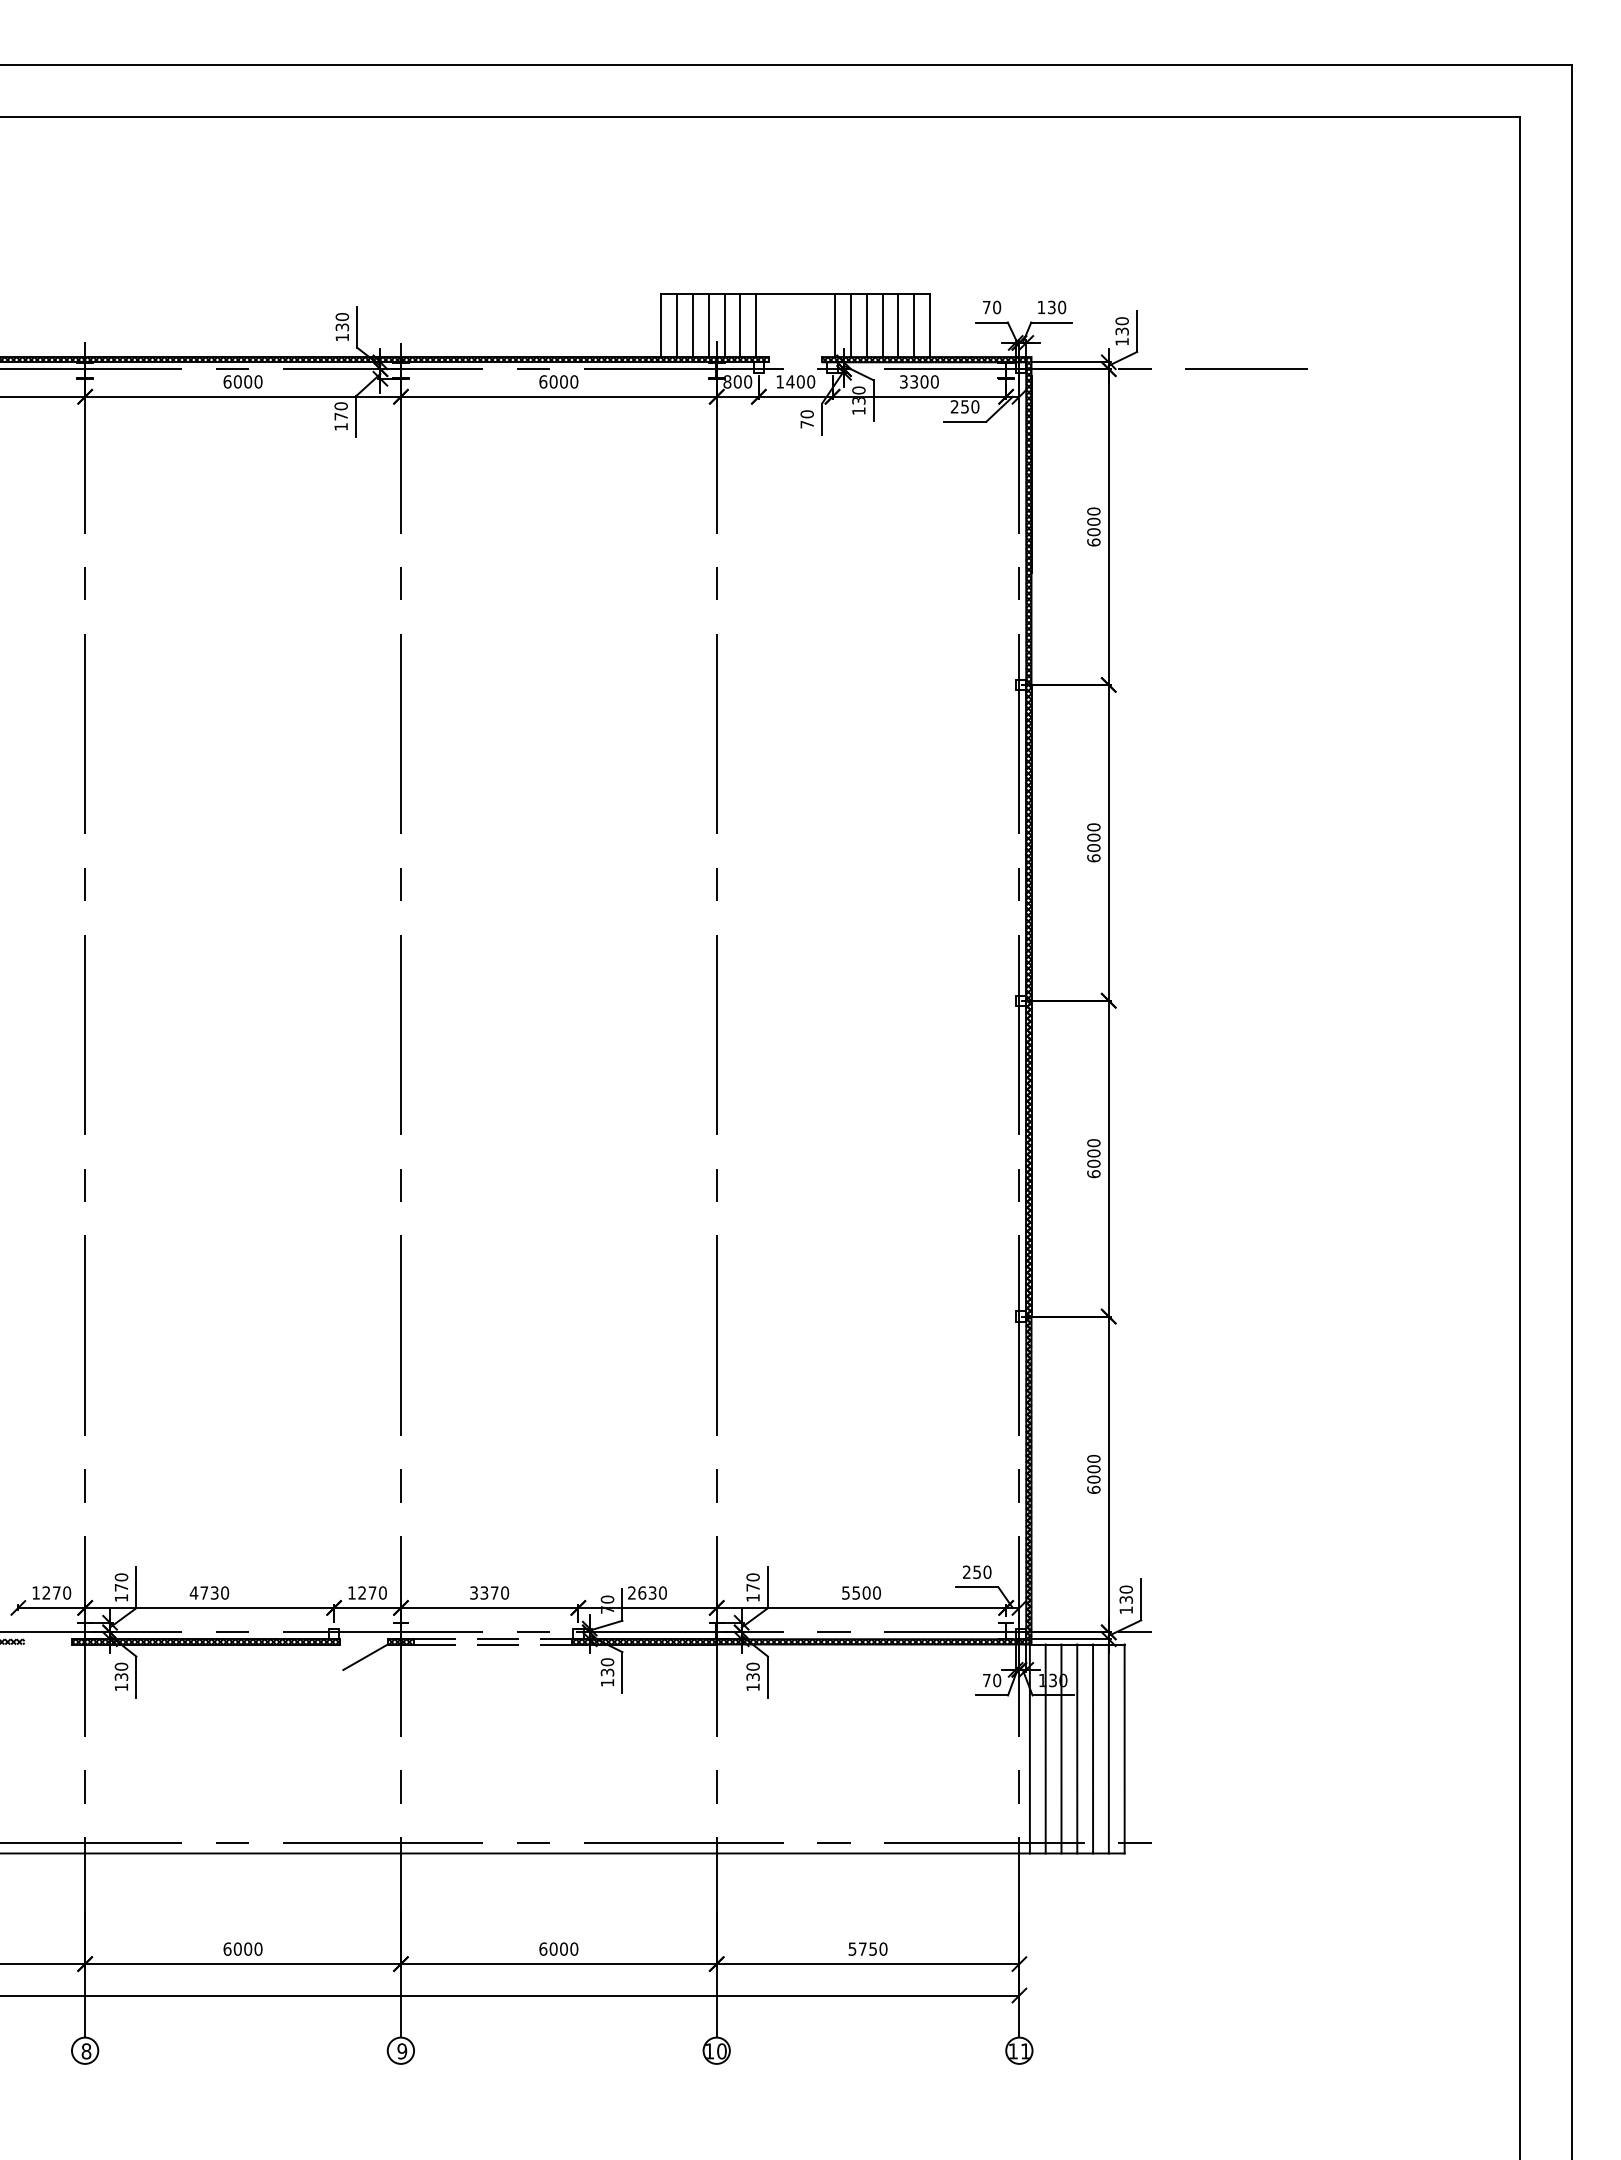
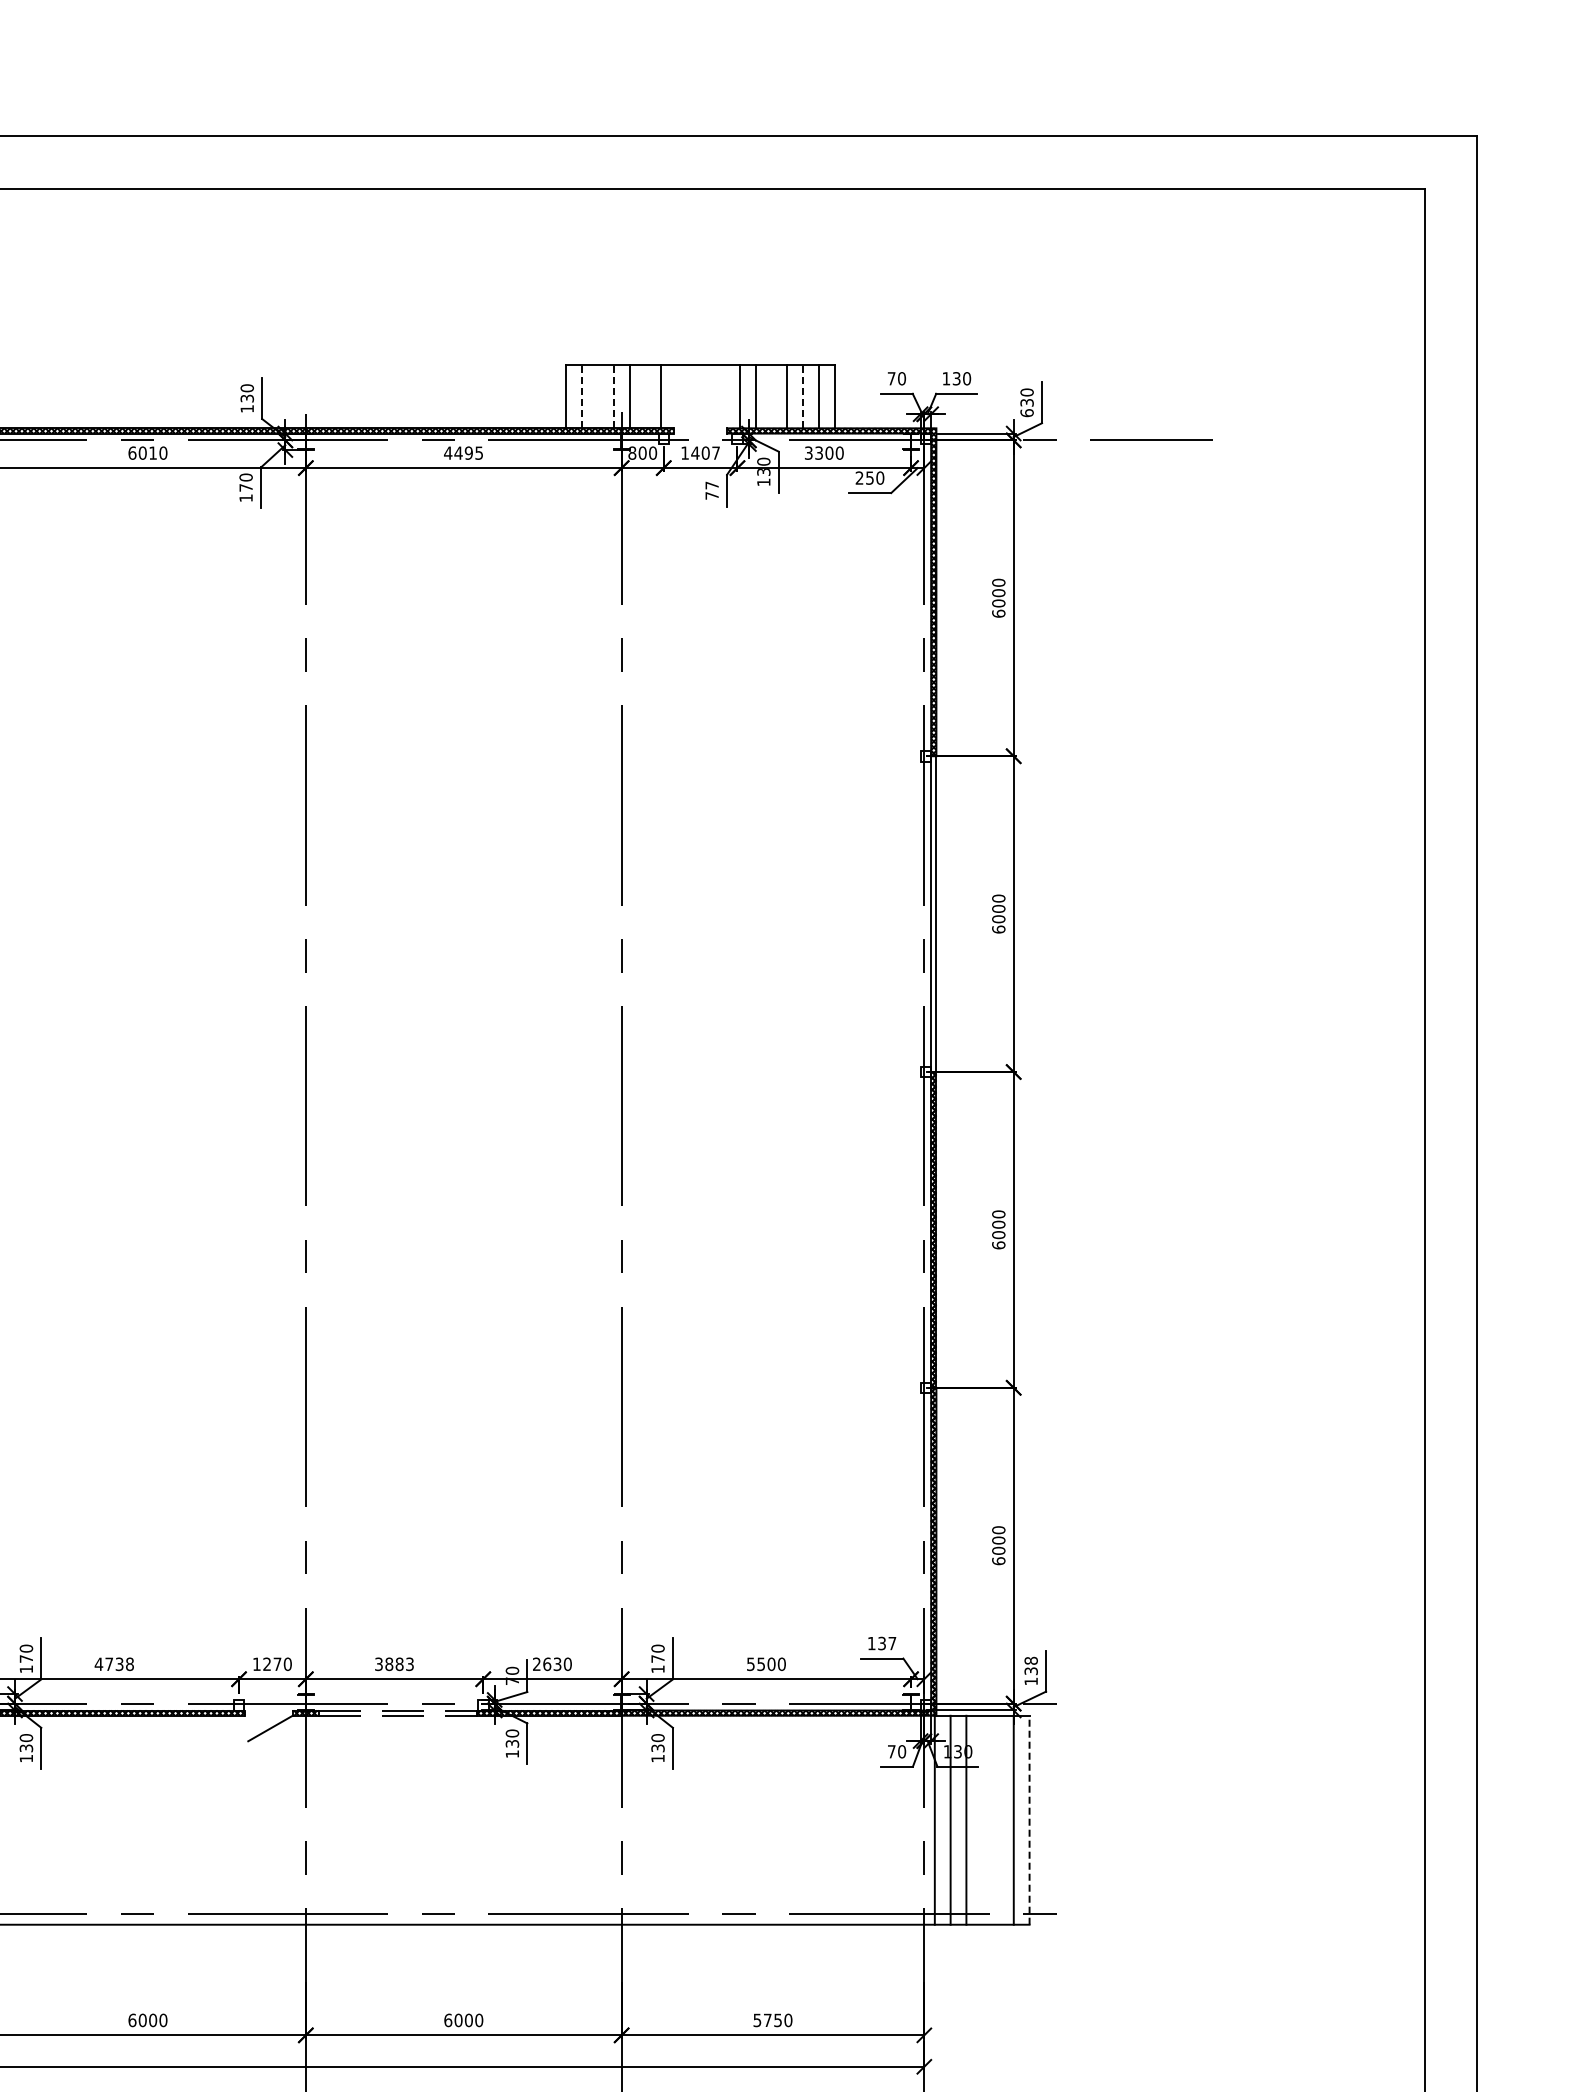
line: (677, 325) -> (582, 396), solid -> dashed
line: (693, 325) -> (598, 396), removed
line: (708, 325) -> (613, 396), solid -> dashed
line: (740, 325) -> (645, 396), removed
line: (866, 325) -> (771, 396), removed
line: (898, 325) -> (803, 396), solid -> dashed
text: (1121, 341) -> (1026, 412), 130 -> 630
text: (248, 381) -> (153, 452), 6000 -> 6010
text: (558, 381) -> (463, 452), 6000 -> 4495
text: (811, 381) -> (716, 452), 1400 -> 1407
text: (806, 414) -> (711, 485), 70 -> 77
hatch: (1028, 842) -> (933, 913), removed
text: (977, 1572) -> (882, 1643), 250 -> 137
text: (1126, 1589) -> (1031, 1660), 130 -> 138
text: (225, 1592) -> (130, 1663), 4730 -> 4738
text: (494, 1592) -> (399, 1663), 3370 -> 3883
line: (1077, 1748) -> (982, 1819), removed
line: (1093, 1748) -> (998, 1819), removed
line: (1124, 1748) -> (1029, 1819), solid -> dashed

